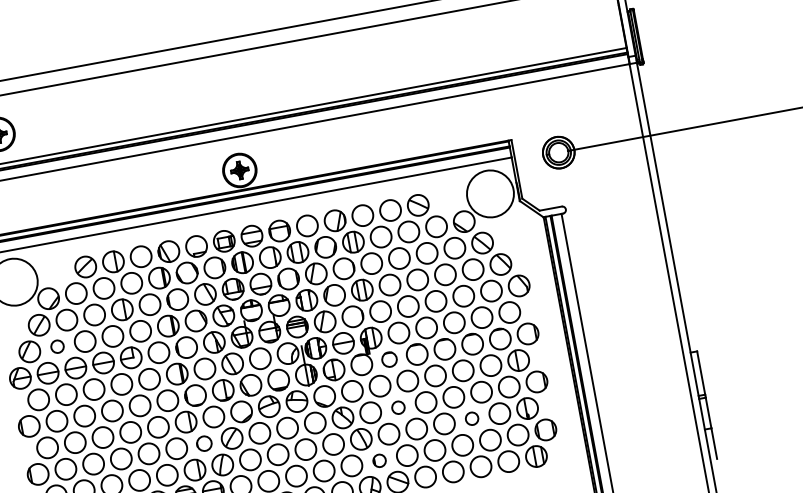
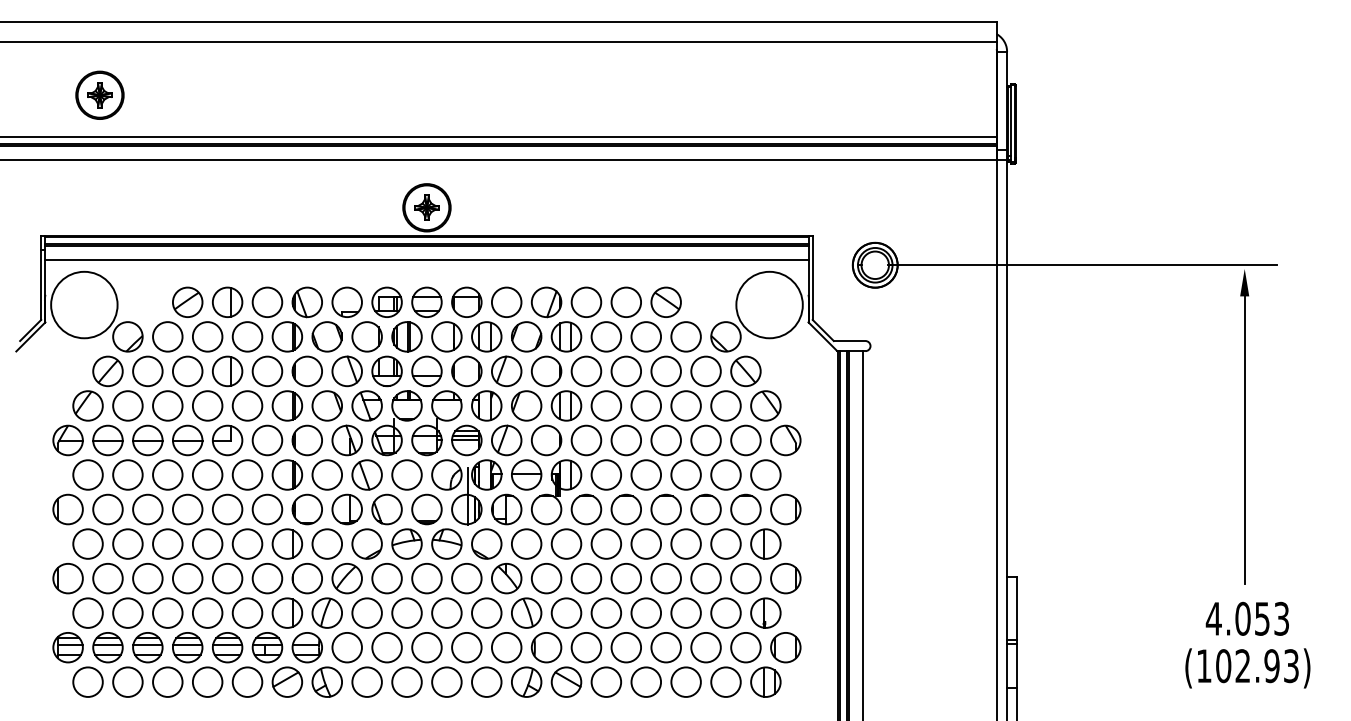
circle: (57, 346) -> (127, 405), size x1.67
part: (389, 359) -> (586, 509), size x1.43
circle: (398, 407) -> (586, 578), size x1.67
circle: (471, 418) -> (685, 612), size x1.67
circle: (203, 443) -> (306, 578), size x1.43
part: (379, 460) -> (546, 647), size x1.67

